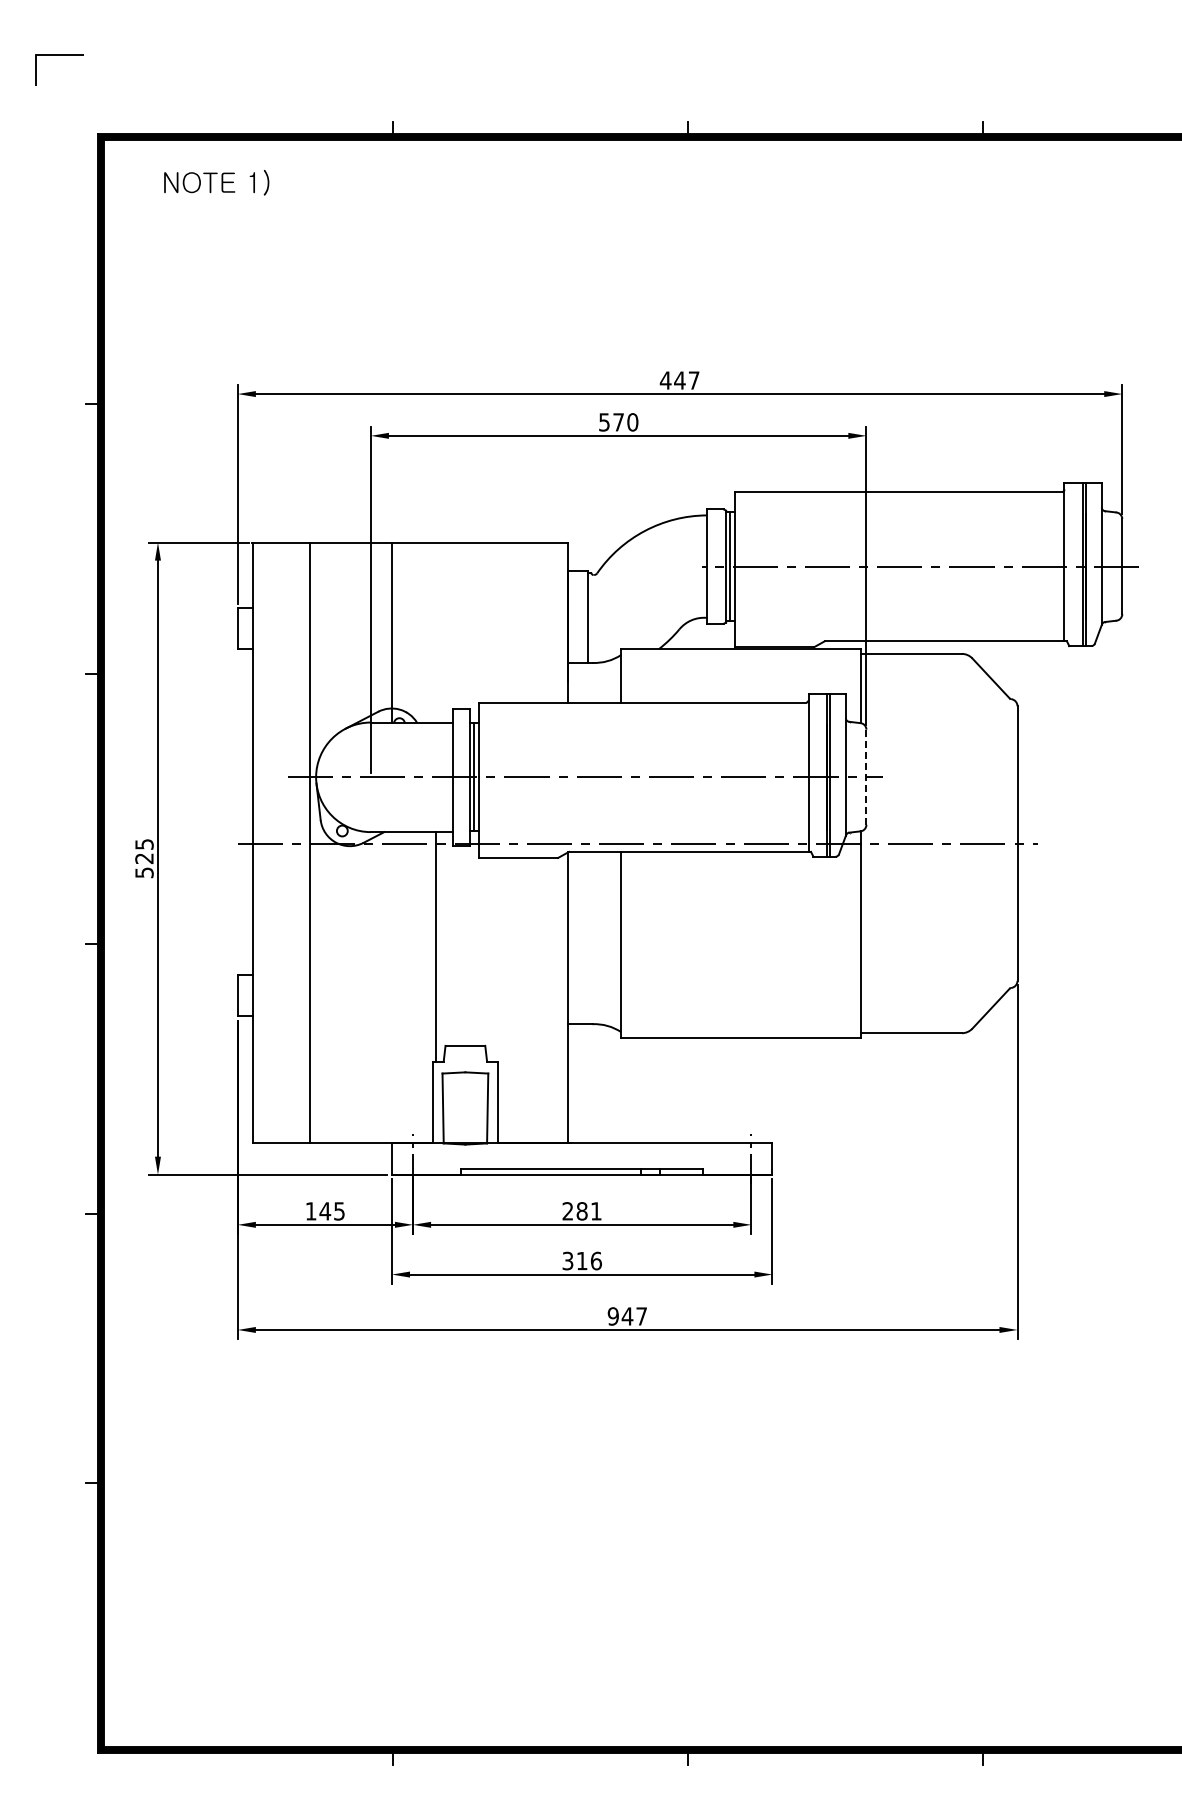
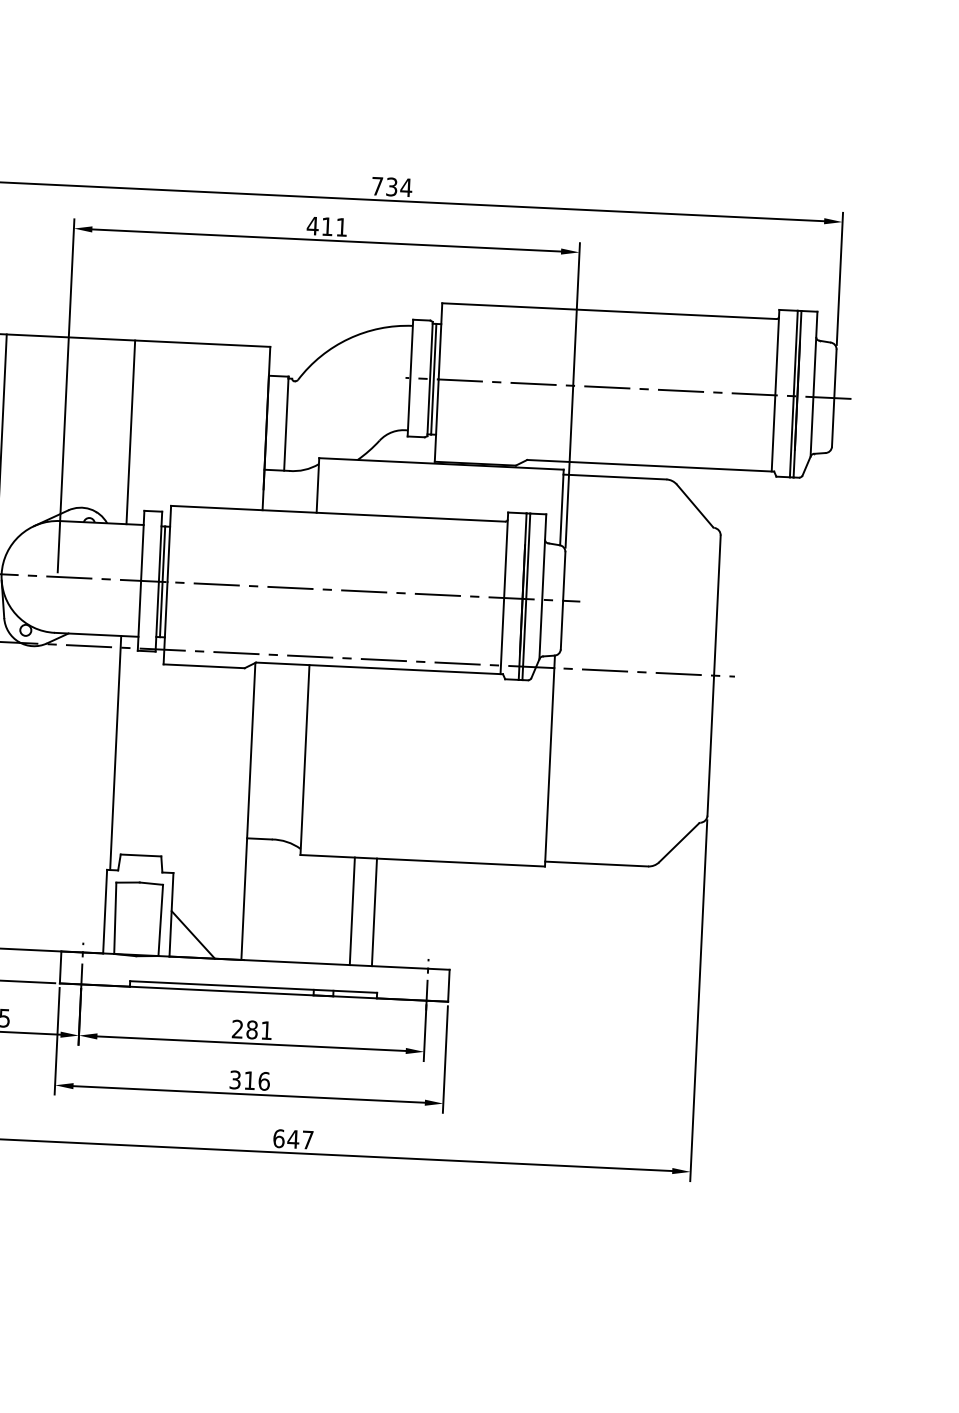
text: (679, 380) -> (391, 186), 447 -> 734
text: (618, 422) -> (327, 226), 570 -> 411
line: (391, 632) -> (130, 432), moved
line: (866, 777) -> (563, 600), dashed -> solid
line: (674, 1090) -> (352, 911), added
line: (696, 1090) -> (374, 912), added
line: (519, 1120) -> (192, 934), added
text: (613, 1316) -> (279, 1138), 947 -> 647

